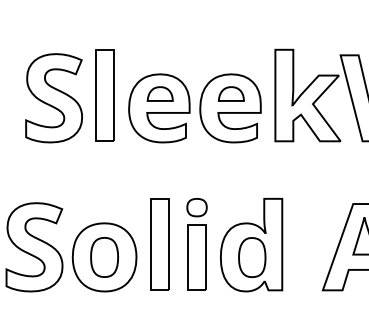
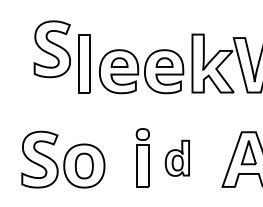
part: (52, 98) -> (51, 49), moved
part: (160, 243) -> (119, 157), removed
part: (251, 245) -> (177, 158), size x0.6

